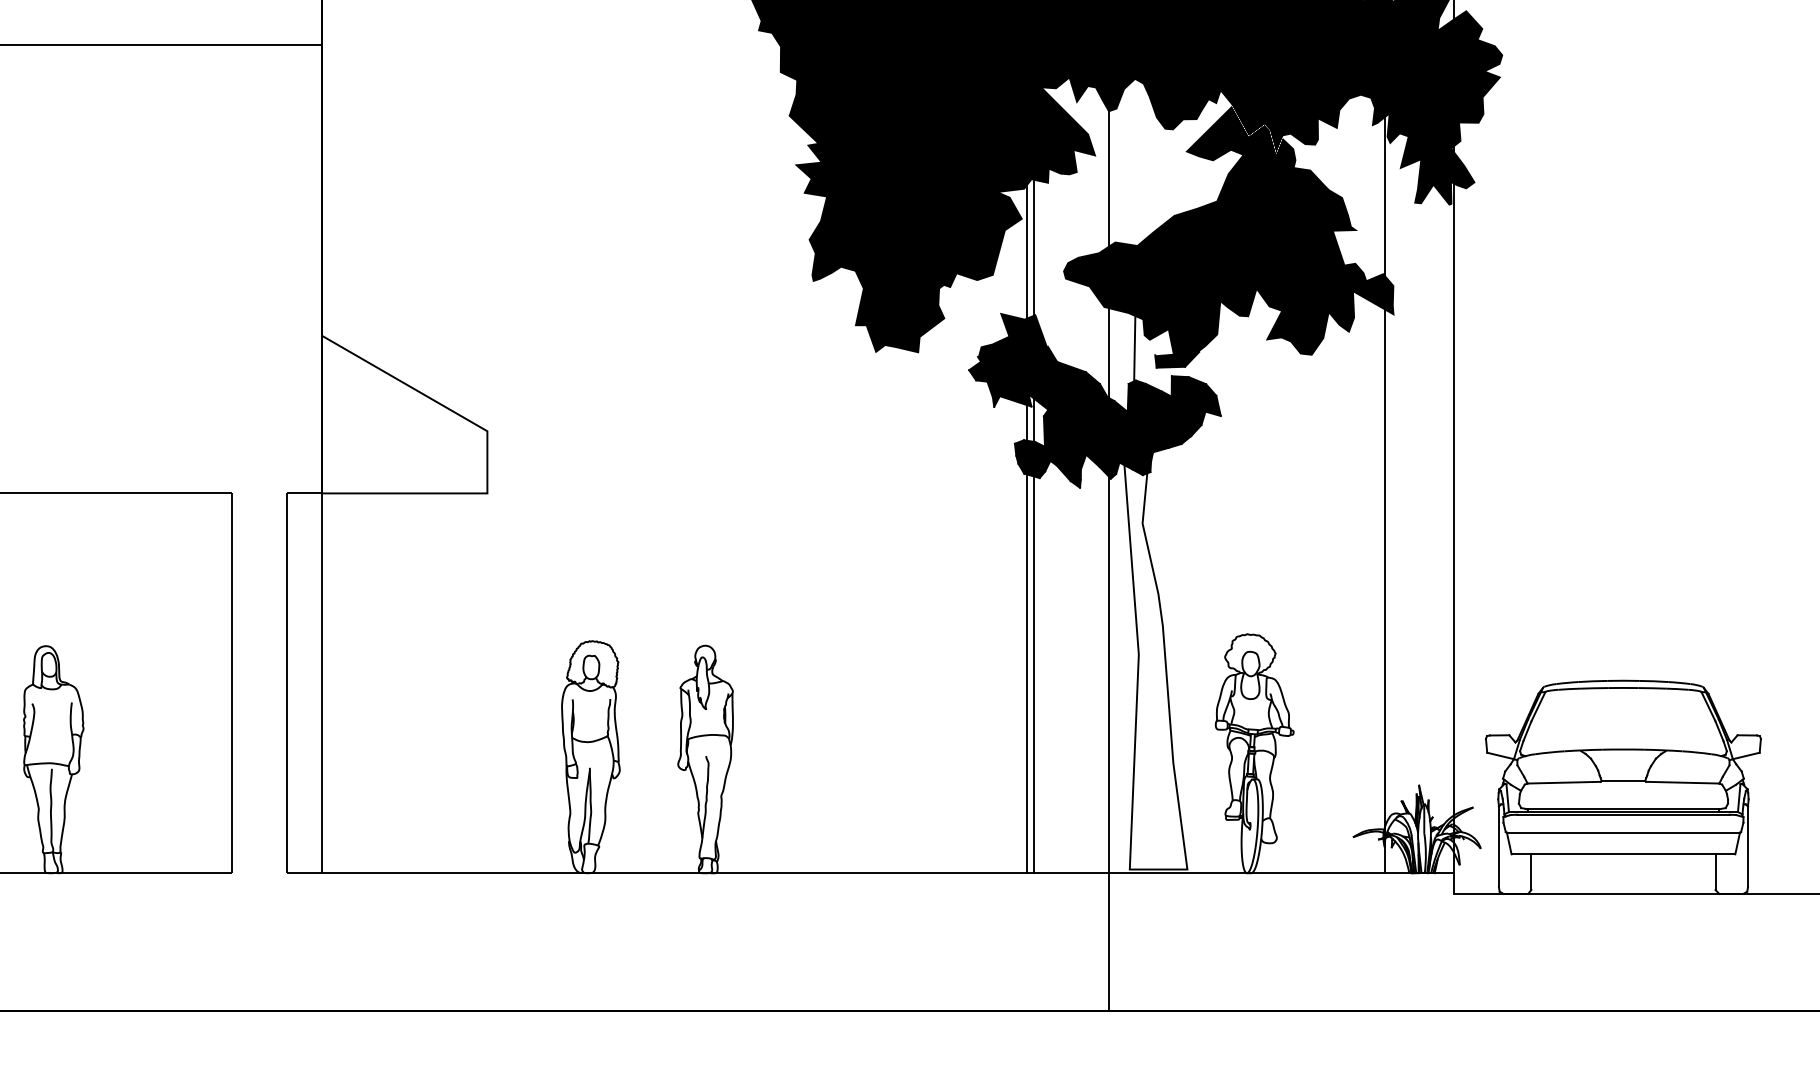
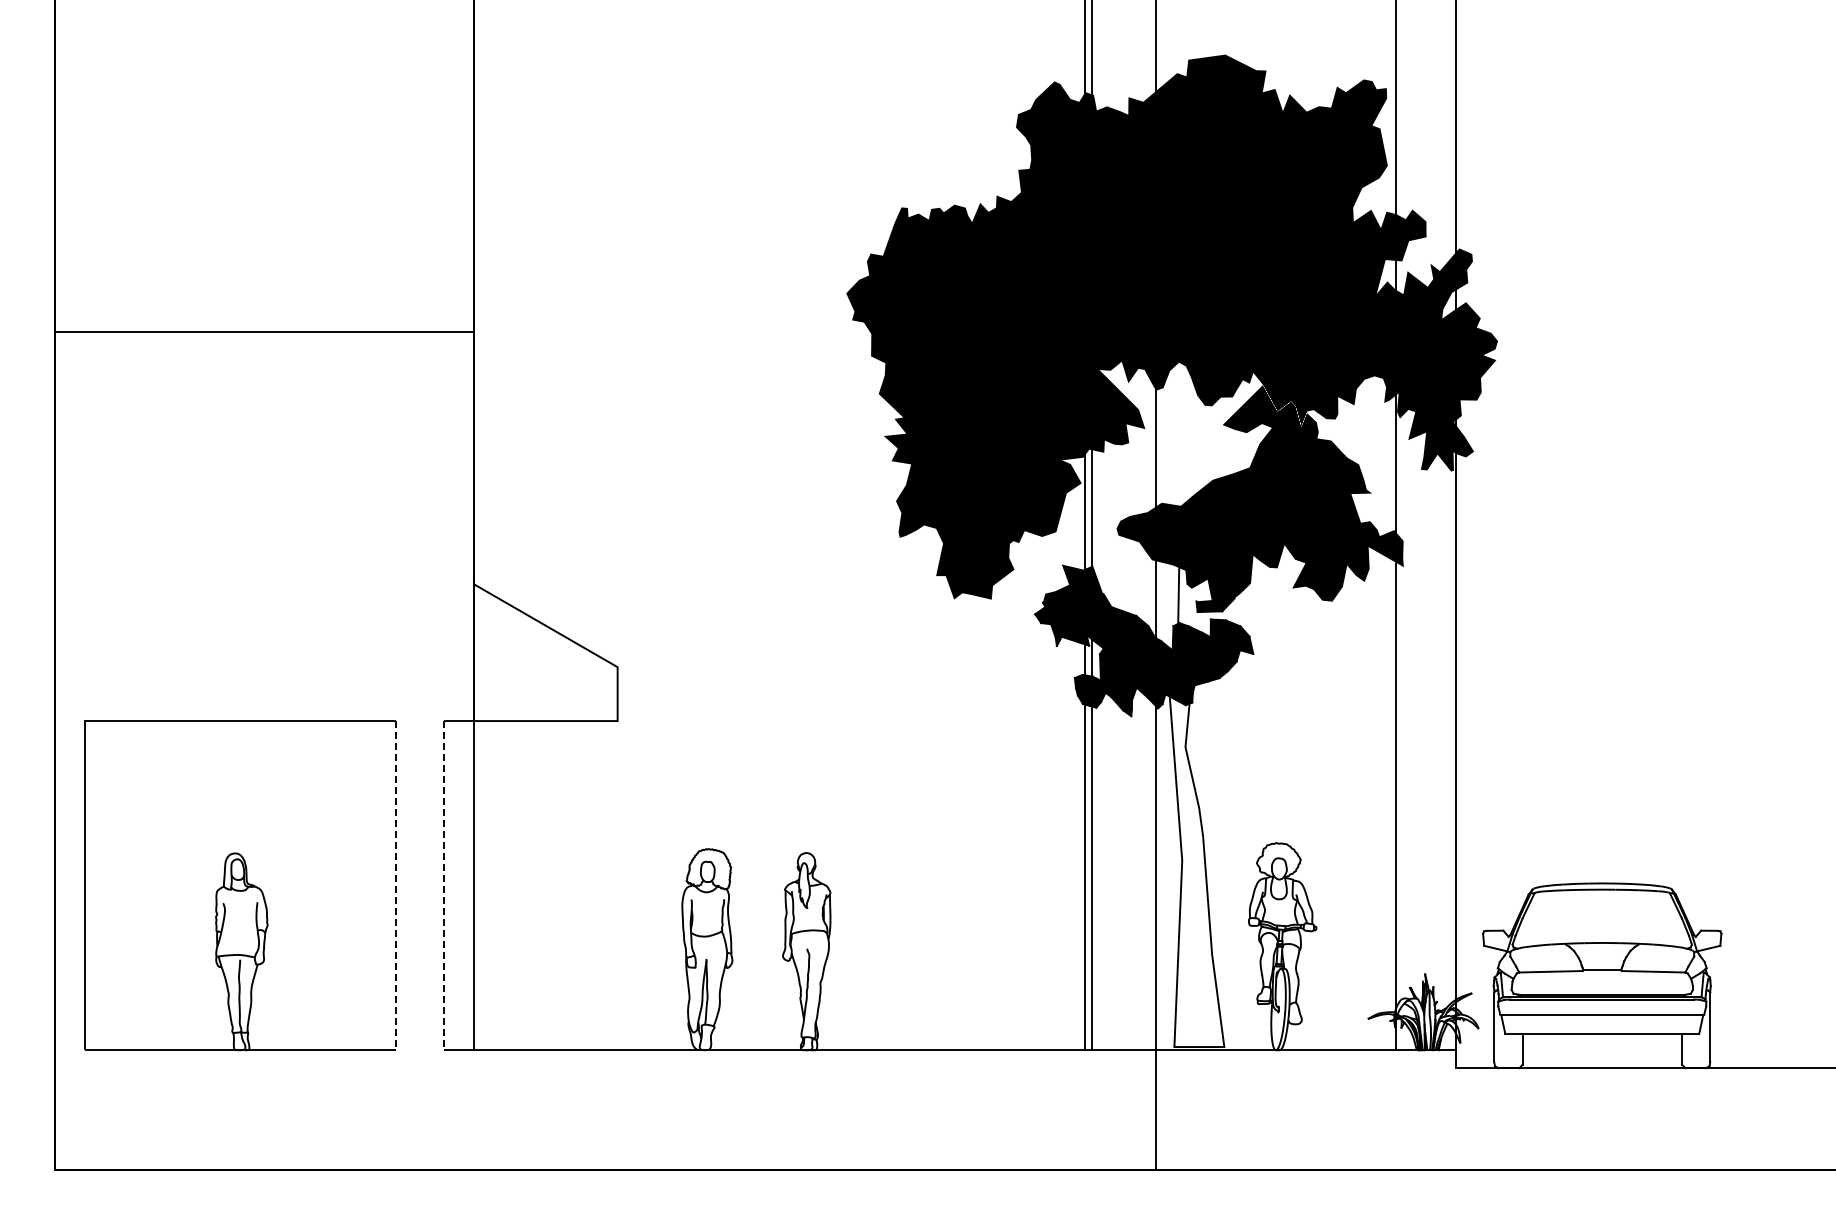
line: (232, 683) -> (396, 885), solid -> dashed
line: (287, 683) -> (444, 885), solid -> dashed

